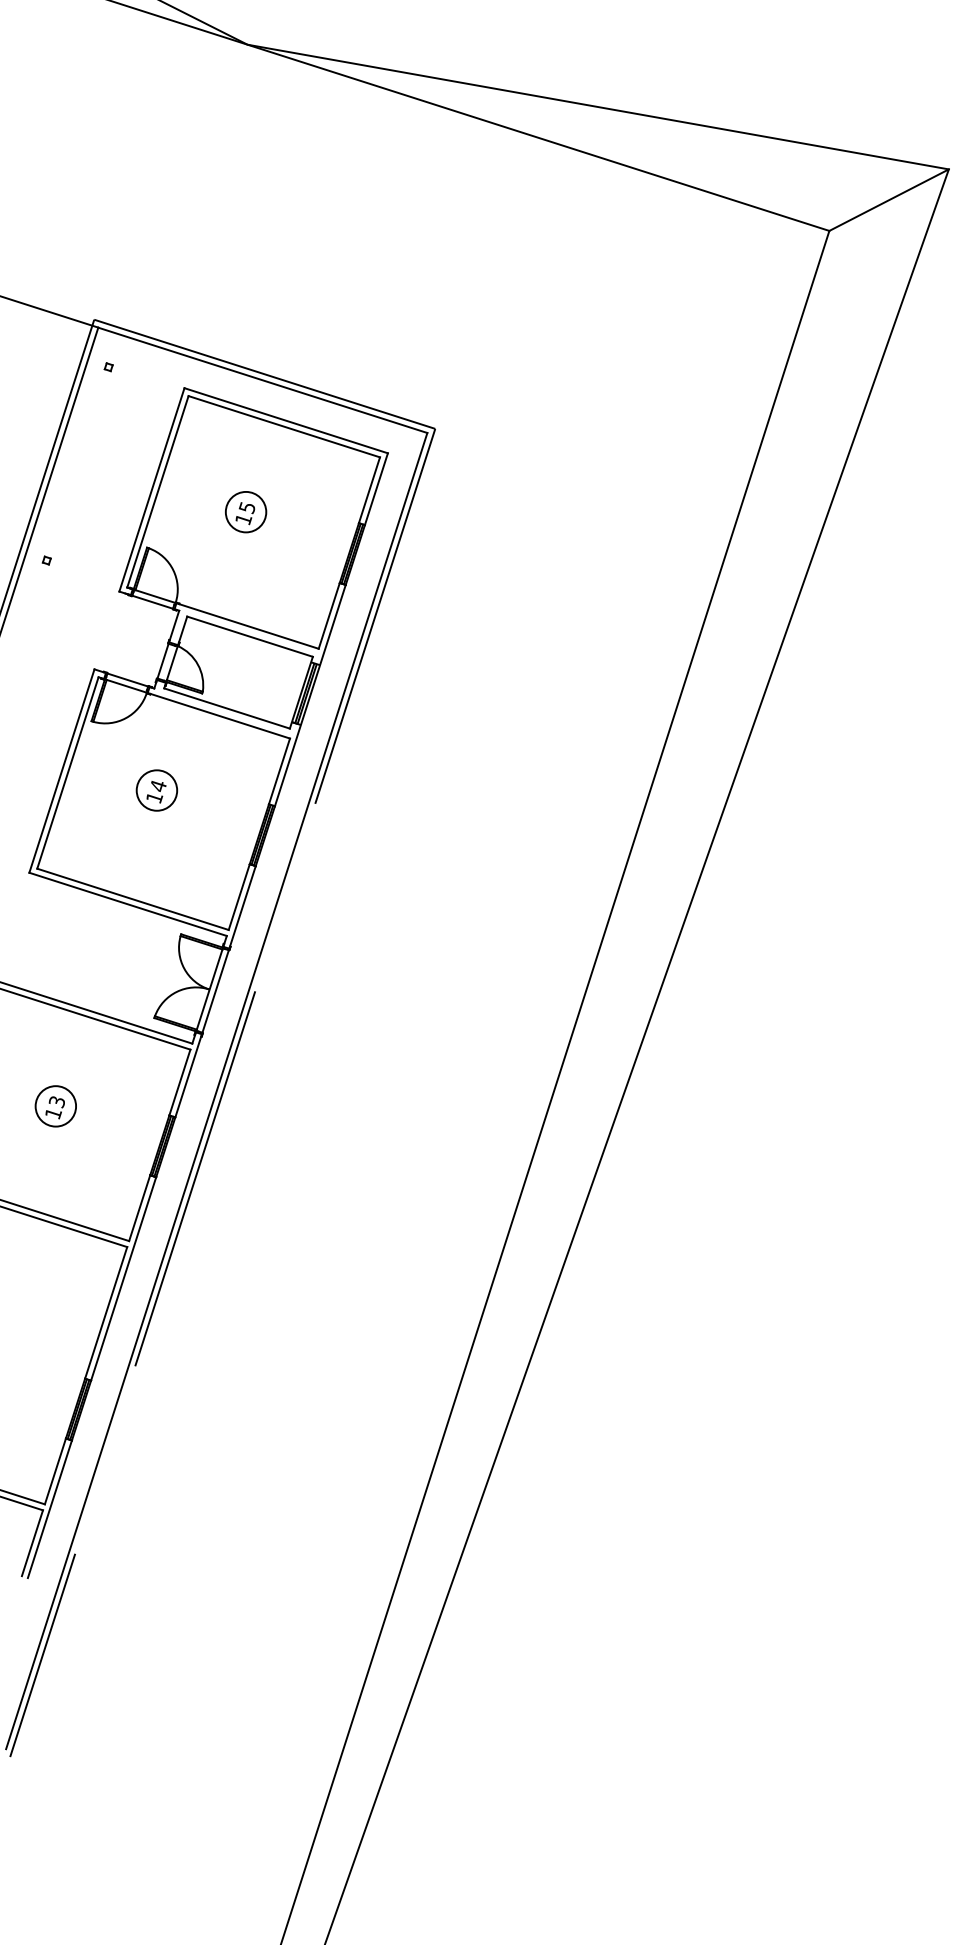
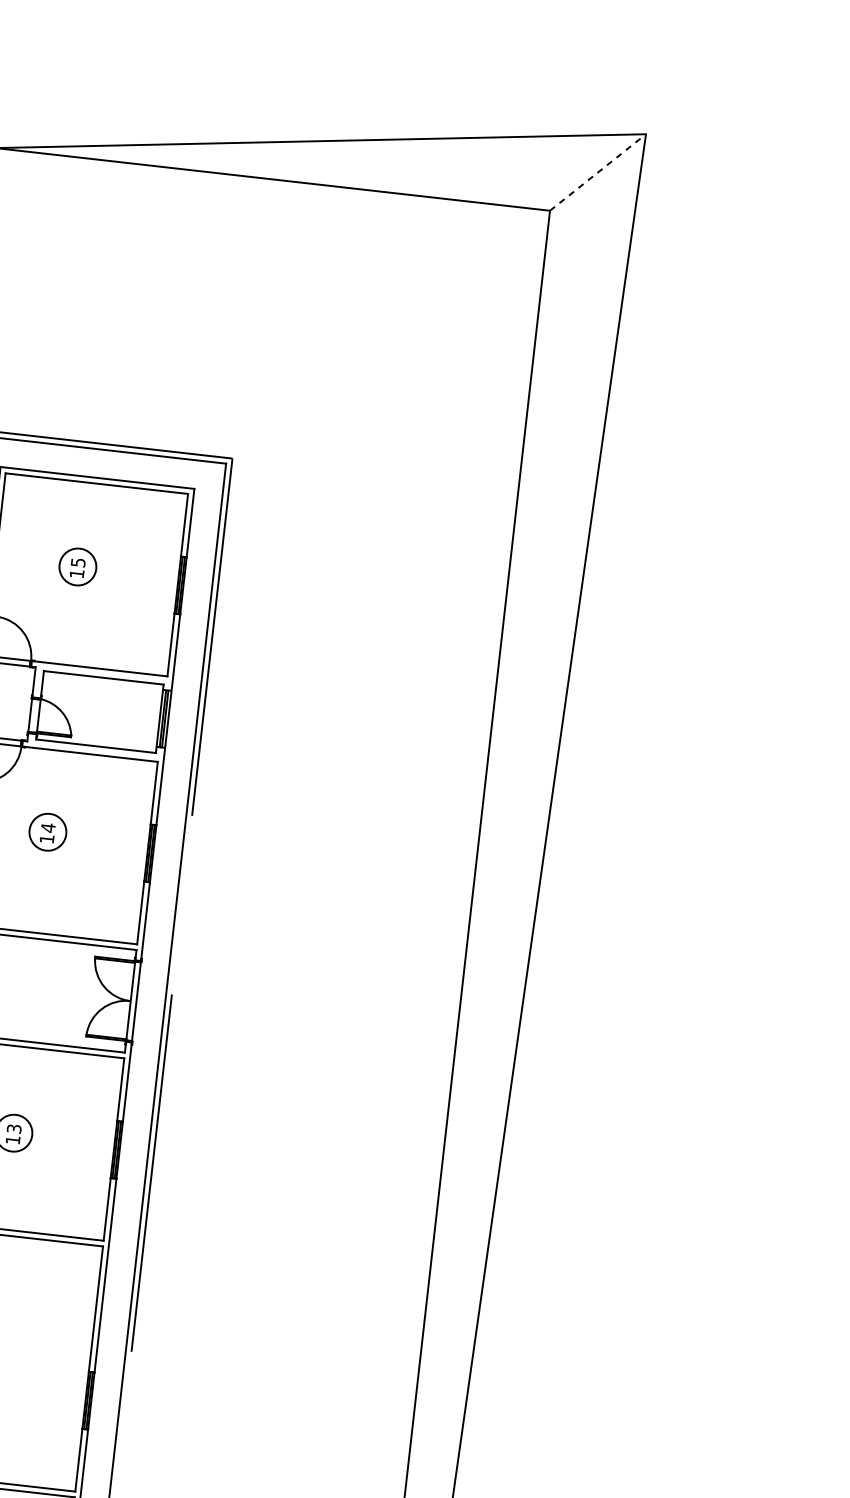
line: (889, 199) -> (598, 171), solid -> dashed

